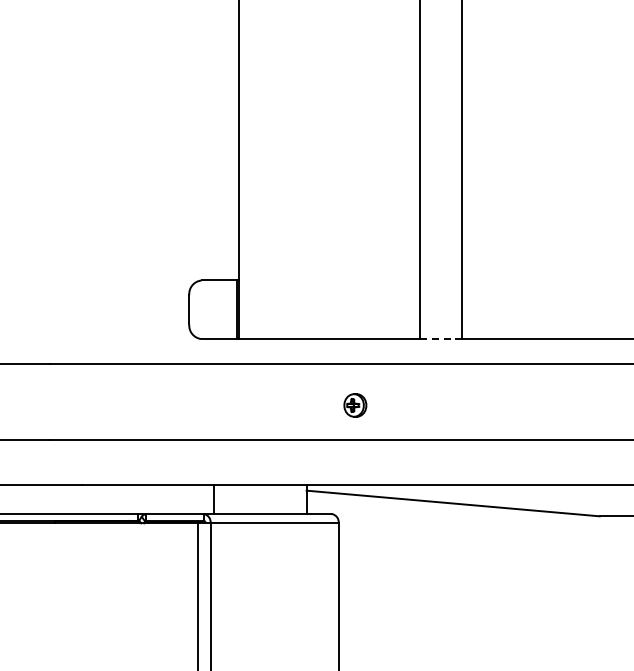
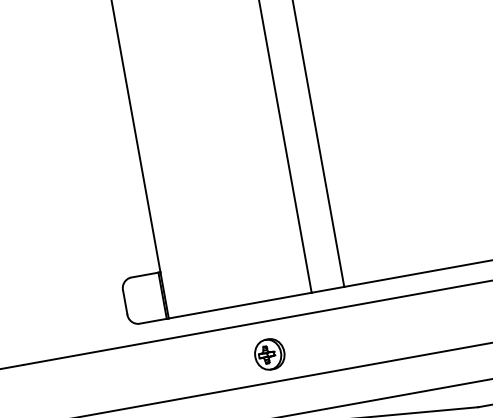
line: (440, 339) -> (327, 290), dashed -> solid
part: (355, 405) -> (269, 354), size x1.67

